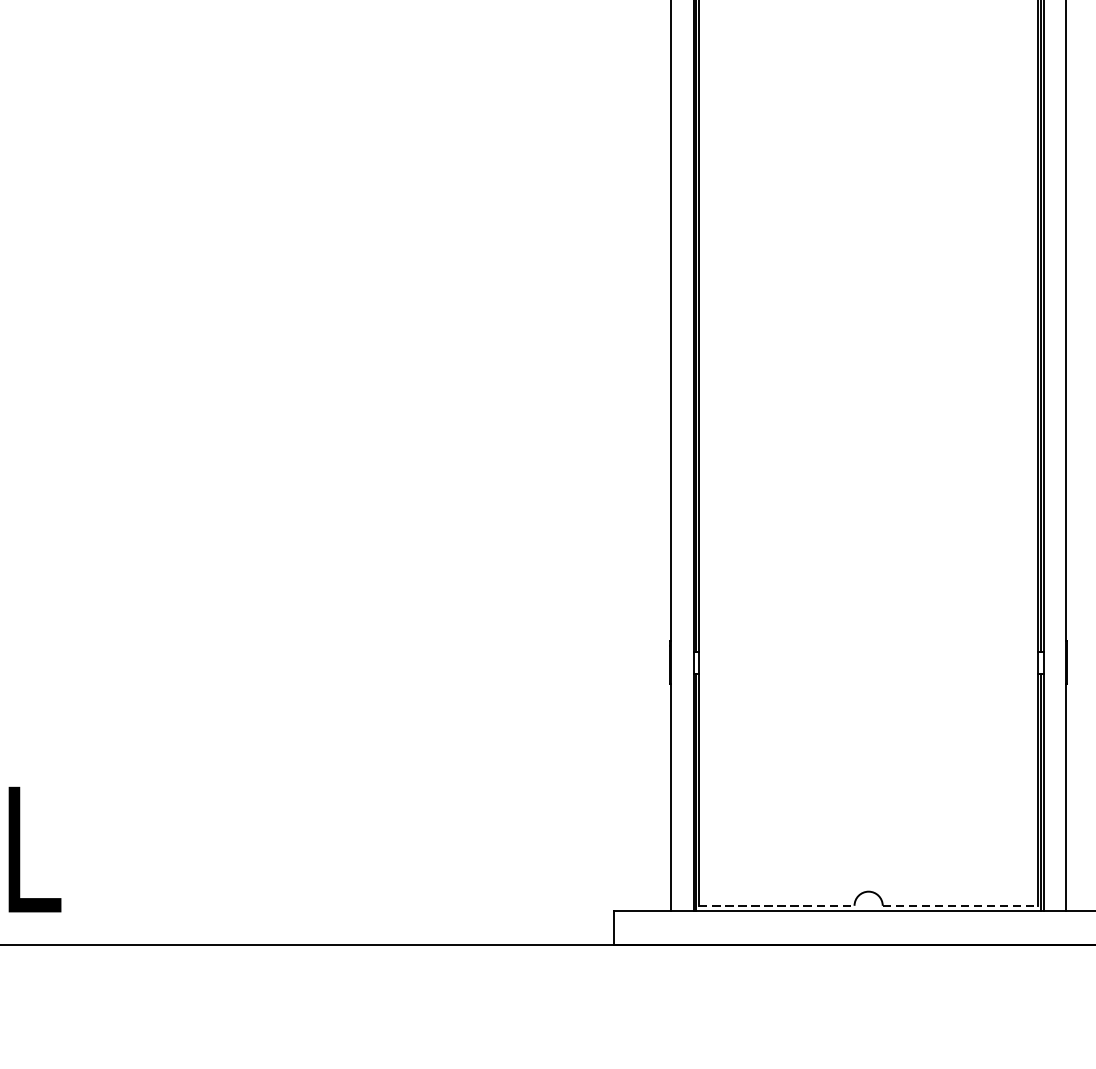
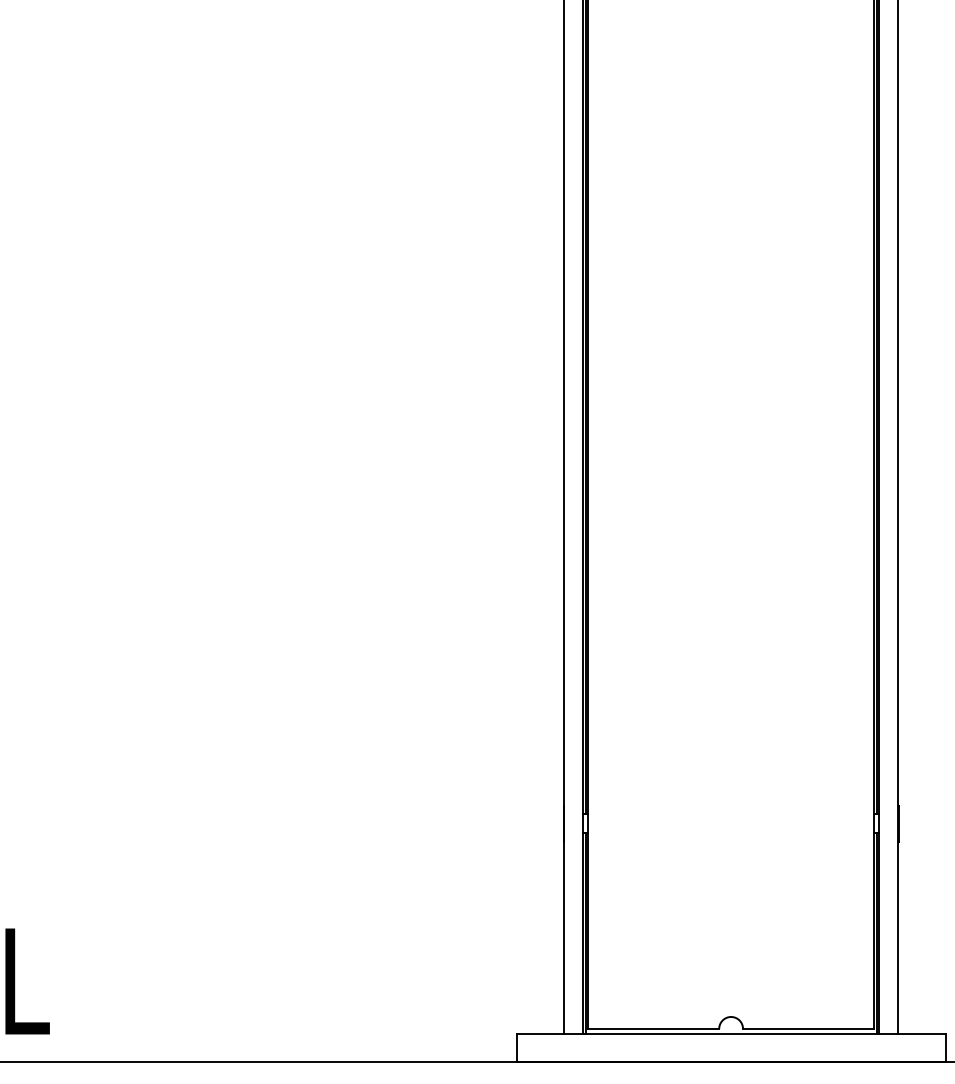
line: (776, 905) -> (653, 1028), dashed -> solid
line: (960, 905) -> (808, 1028), dashed -> solid

